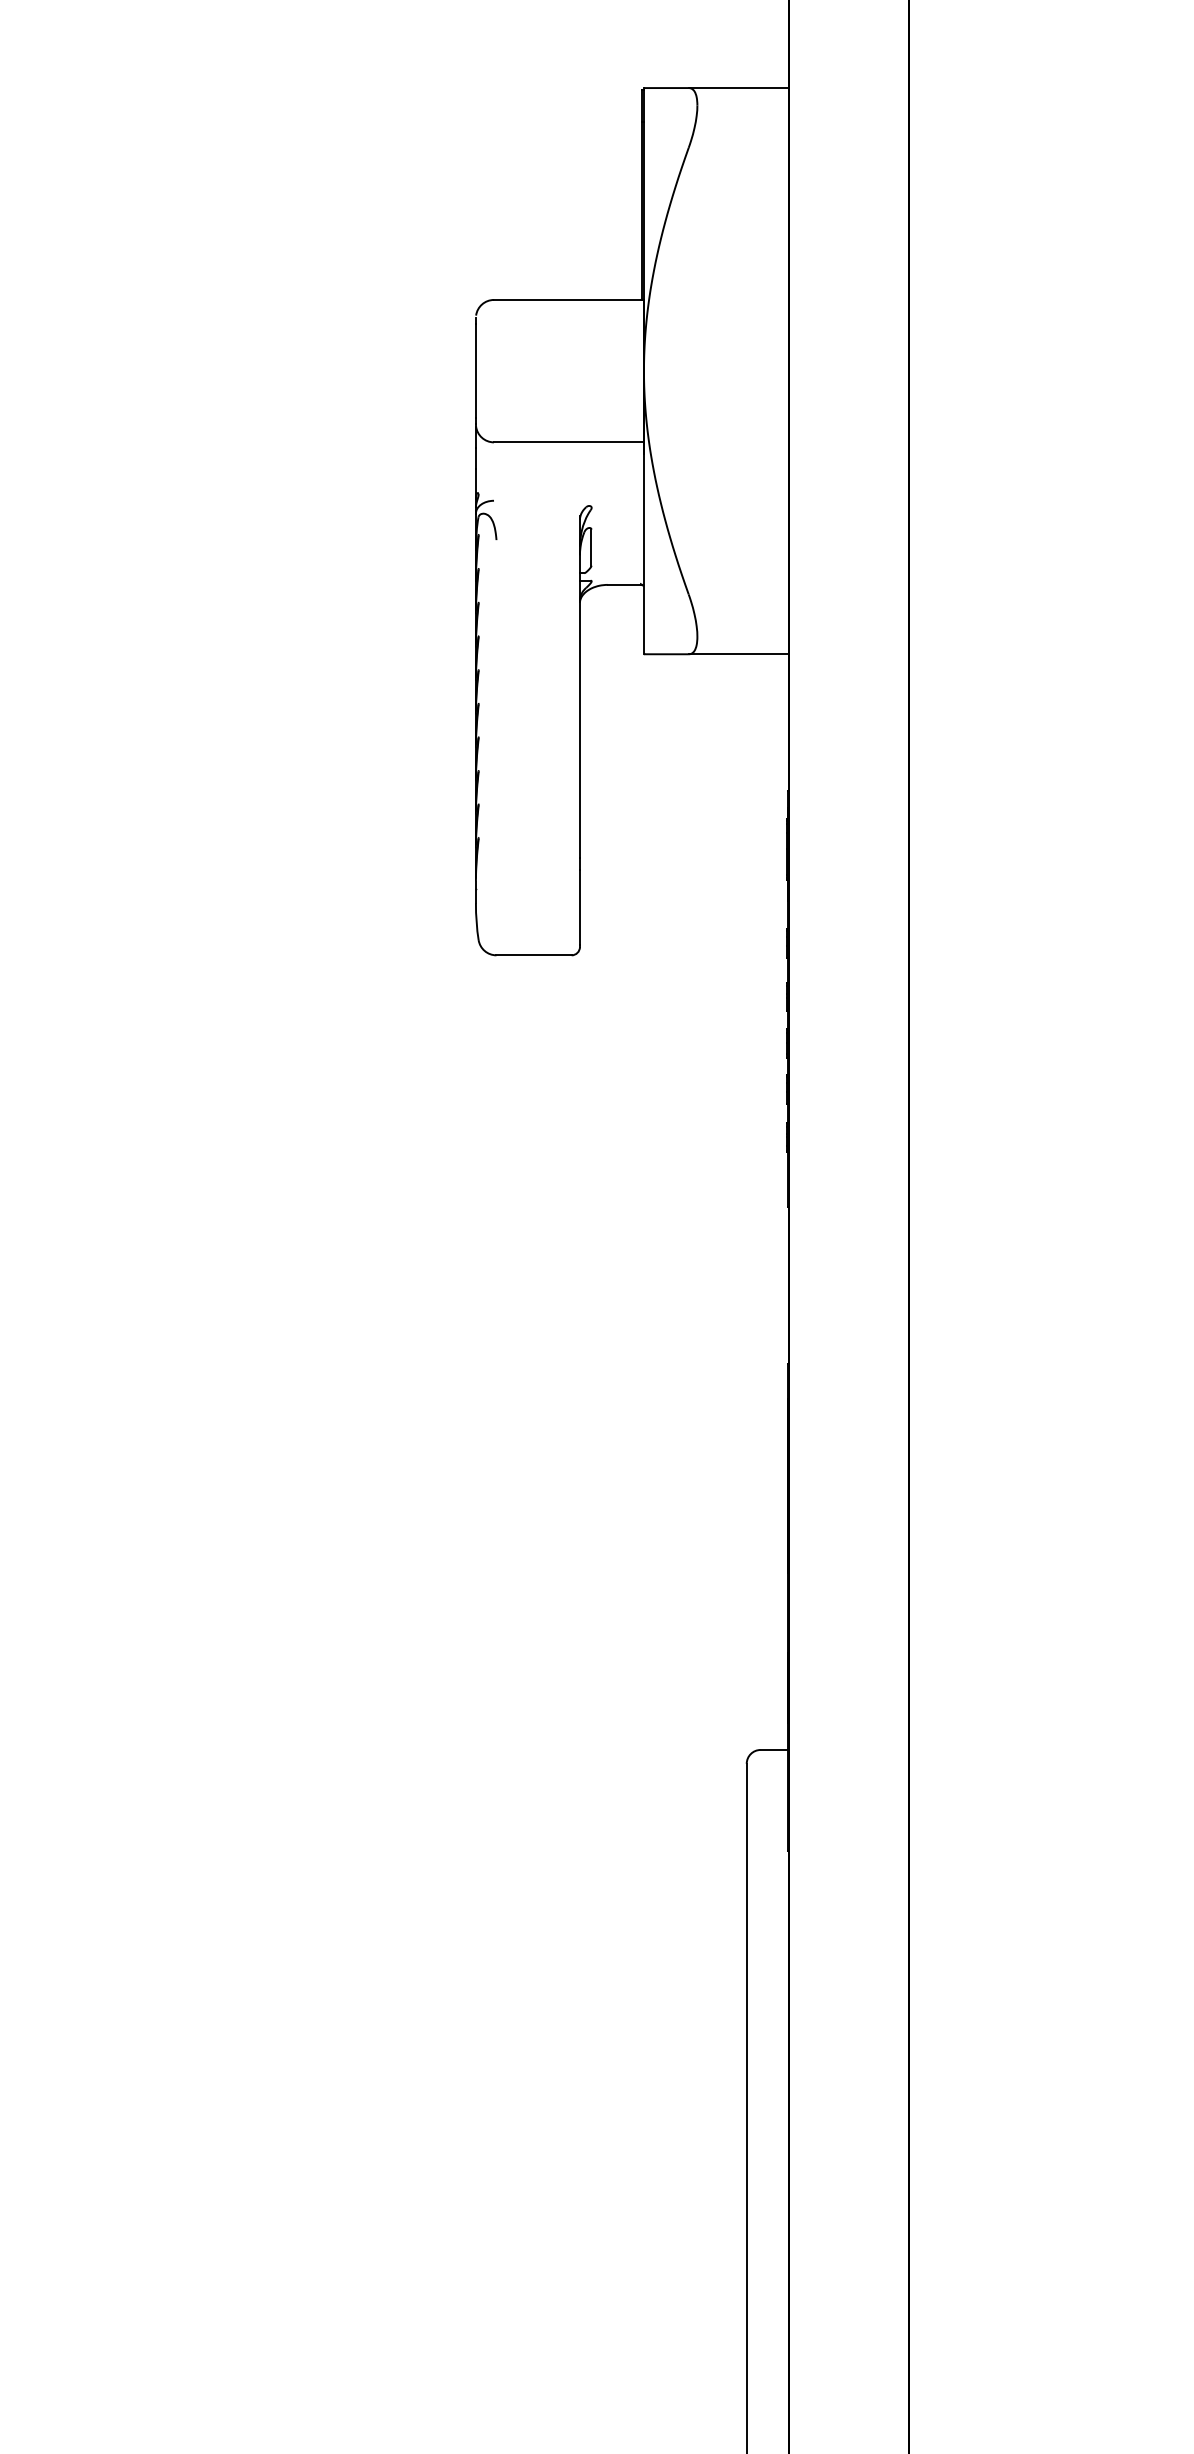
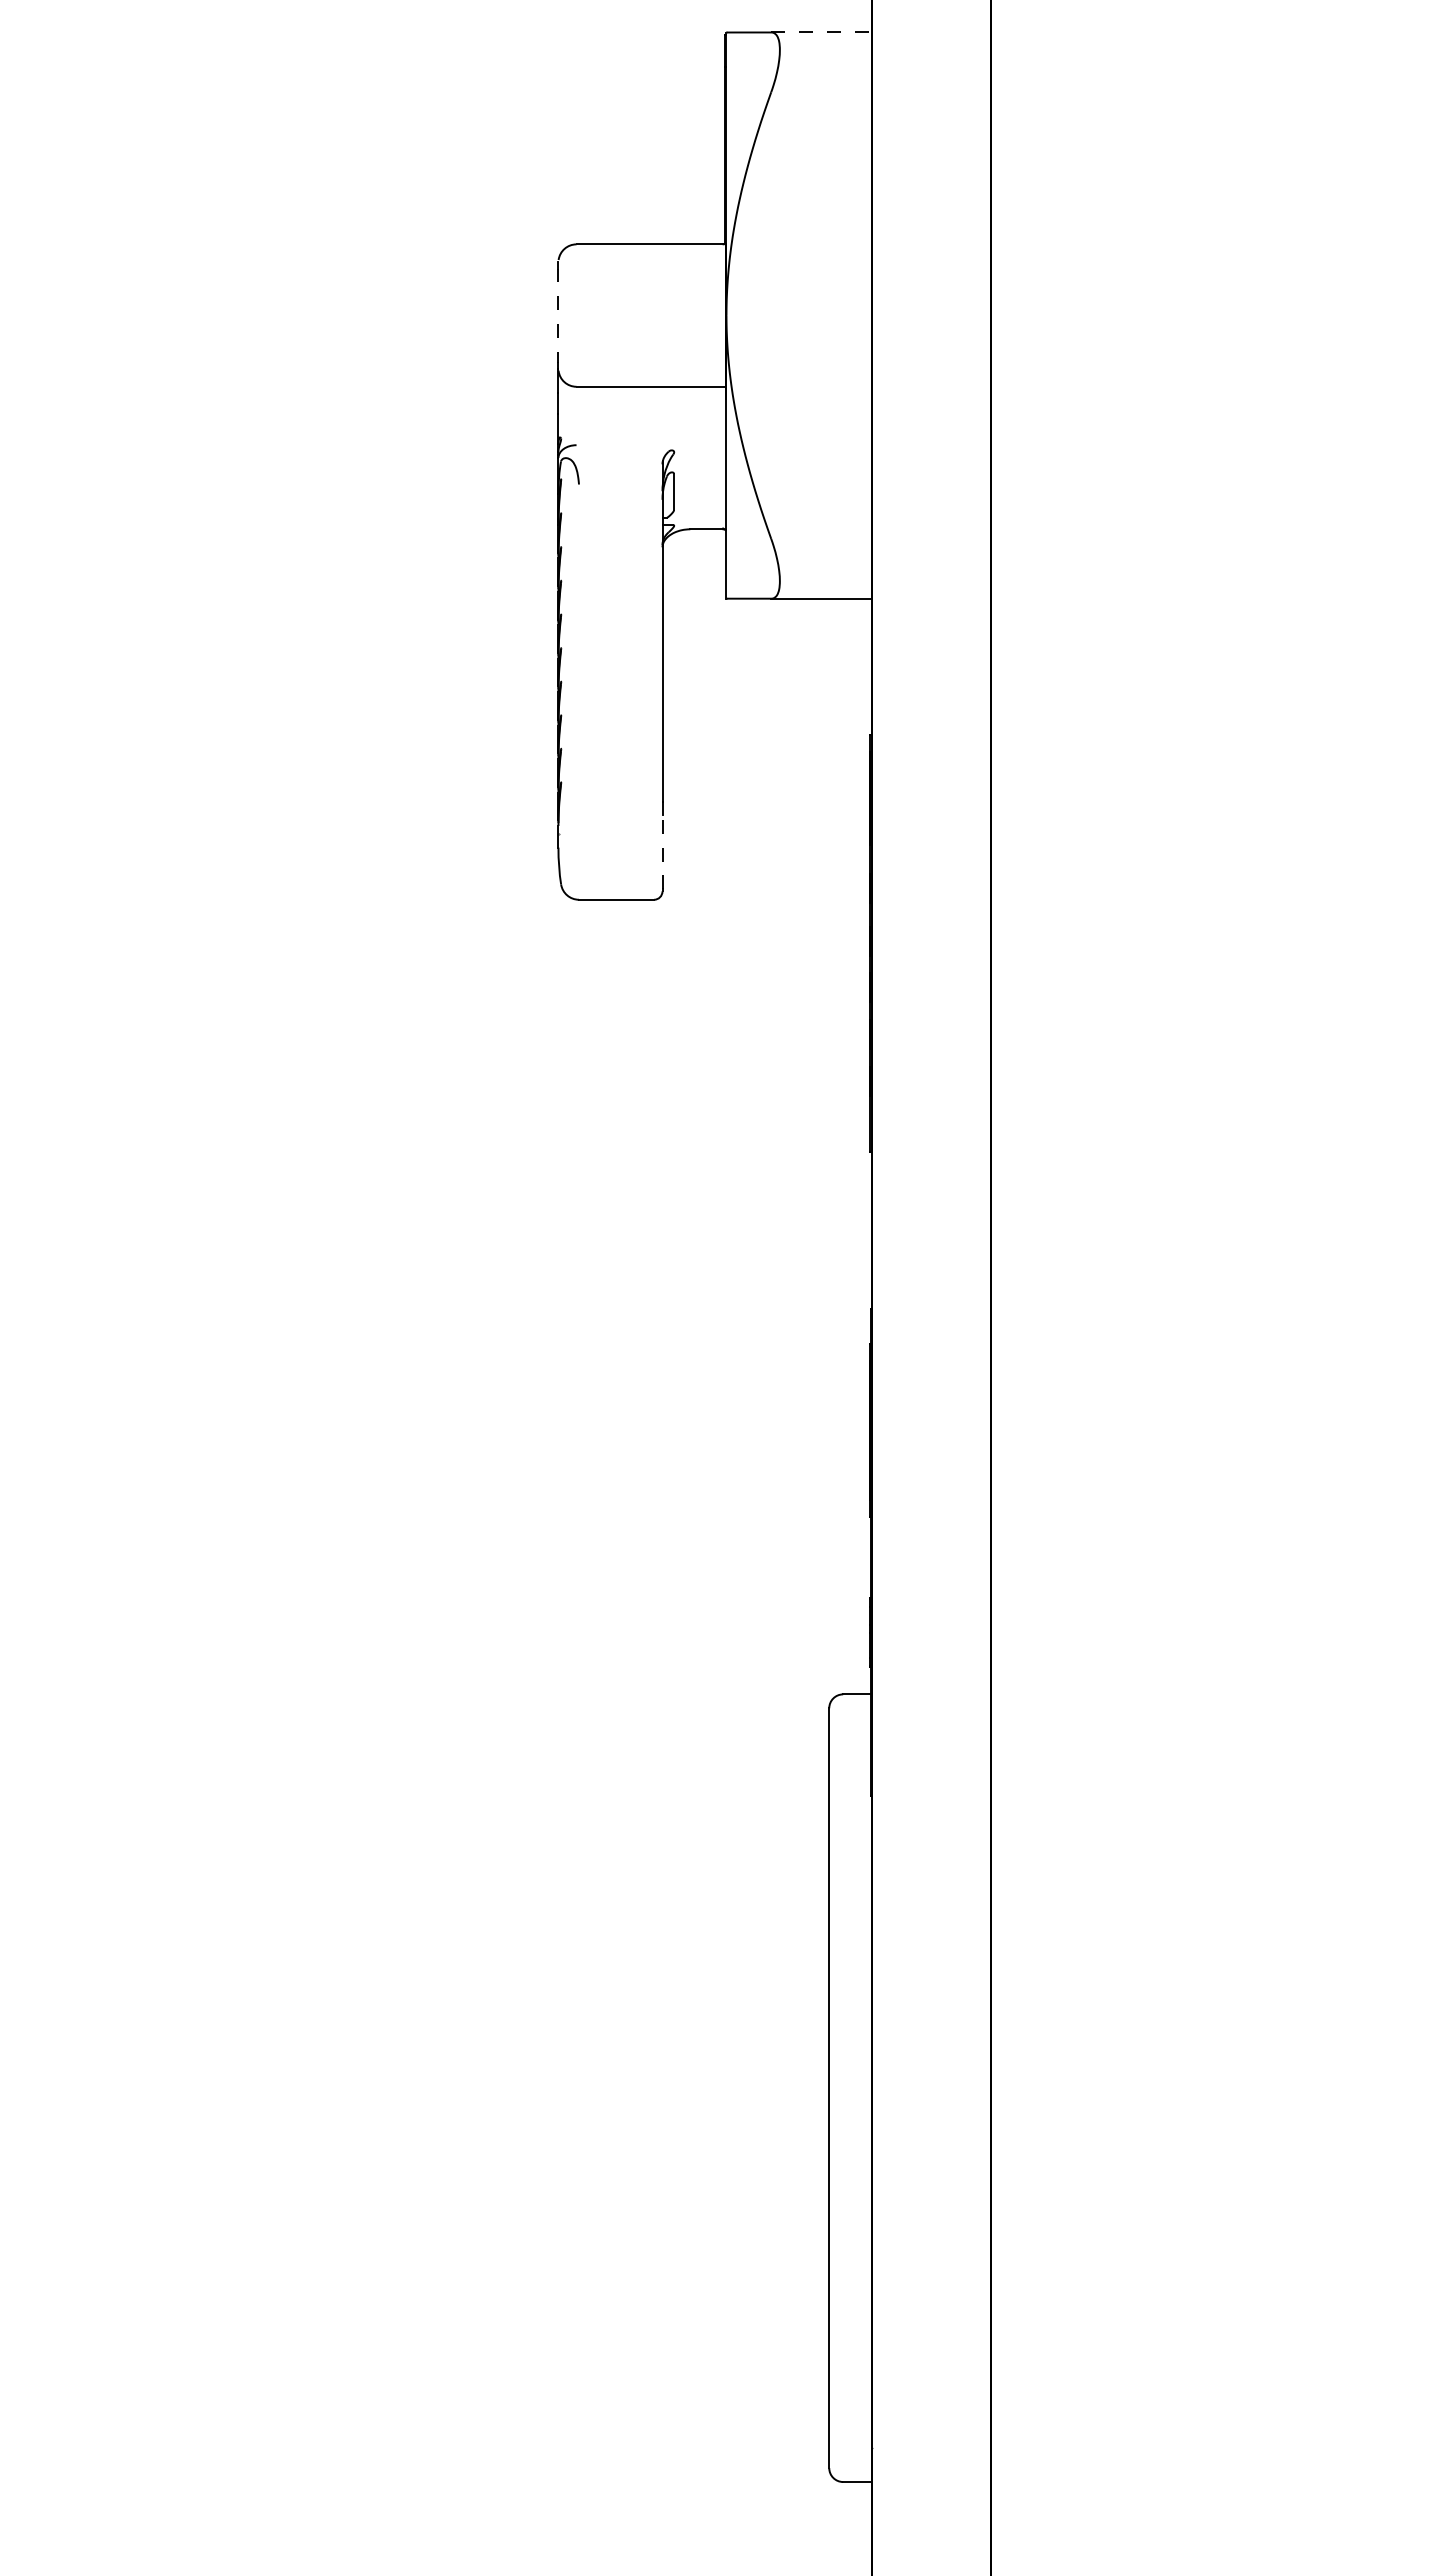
line: (738, 88) -> (821, 32), solid -> dashed
line: (475, 372) -> (558, 316), solid -> dashed
line: (579, 907) -> (662, 851), solid -> dashed

